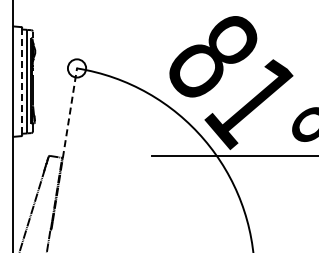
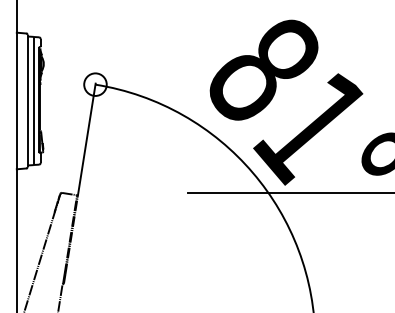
line: (22, 81) -> (27, 100), dashed -> solid
line: (70, 112) -> (87, 139), dashed -> solid

